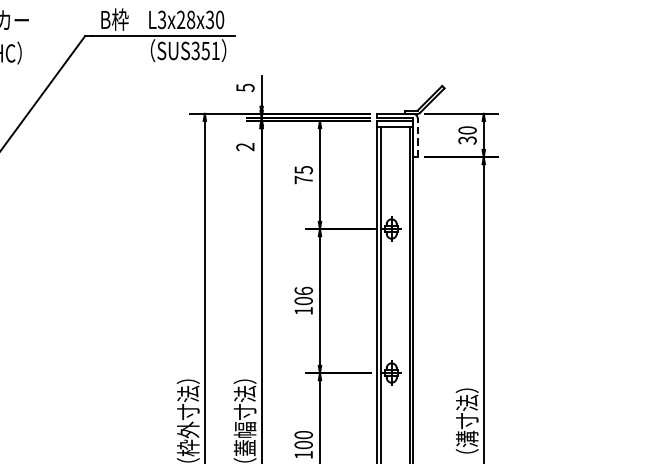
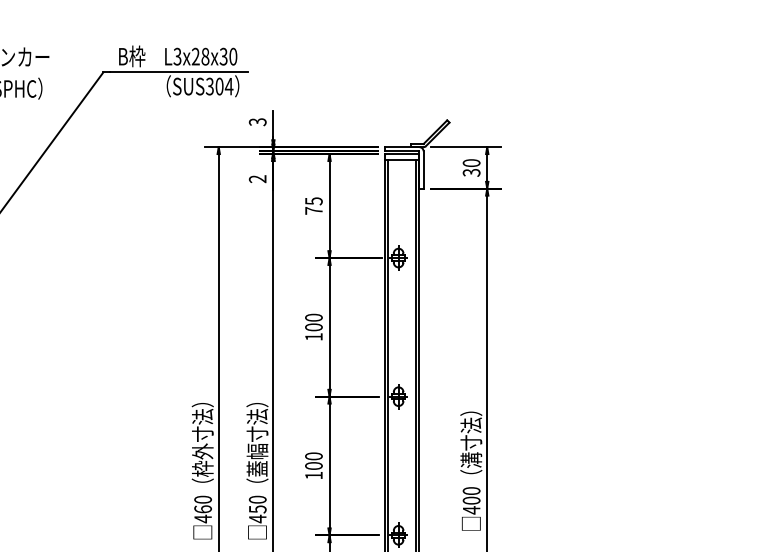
text: (210, 50) -> (224, 86), SUS351 -> SUS304
text: (245, 87) -> (257, 121), 5 -> 3
line: (417, 138) -> (423, 170), dashed -> solid
text: (303, 290) -> (313, 317), 106 -> 100

